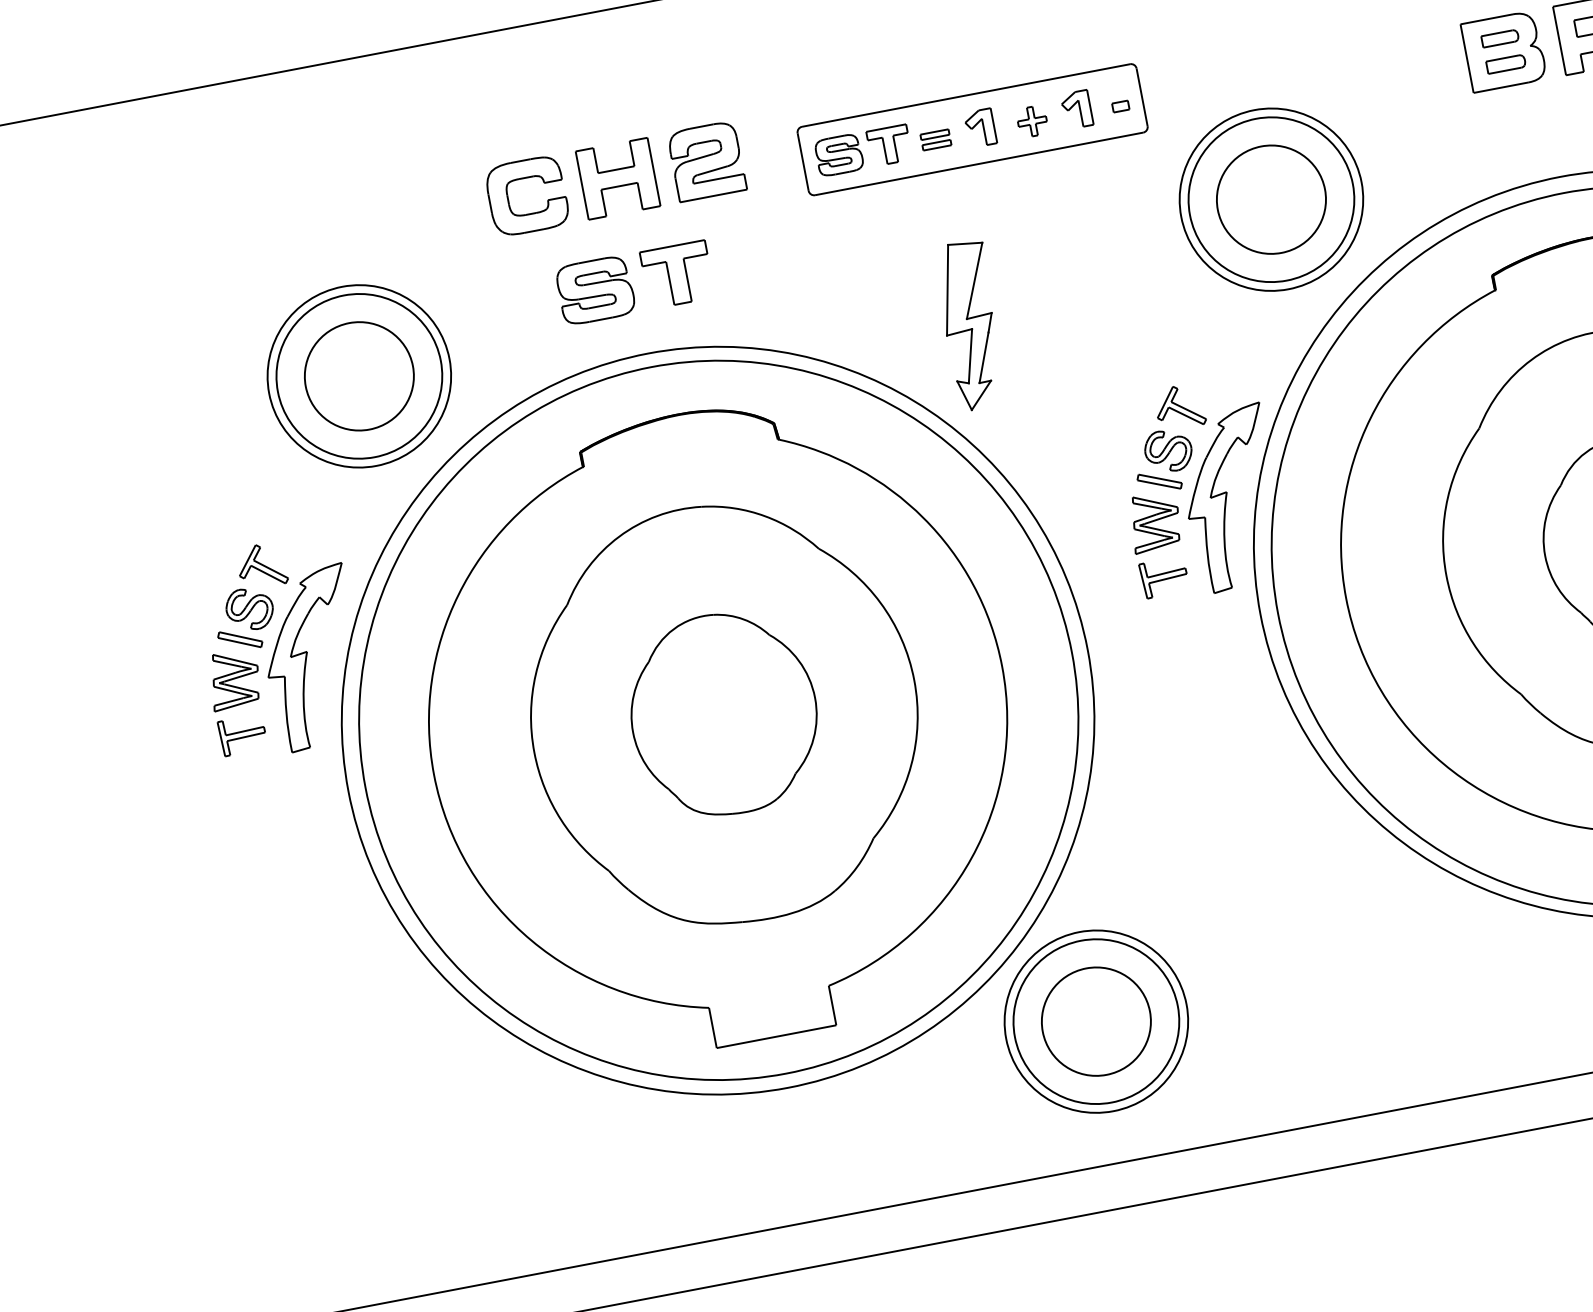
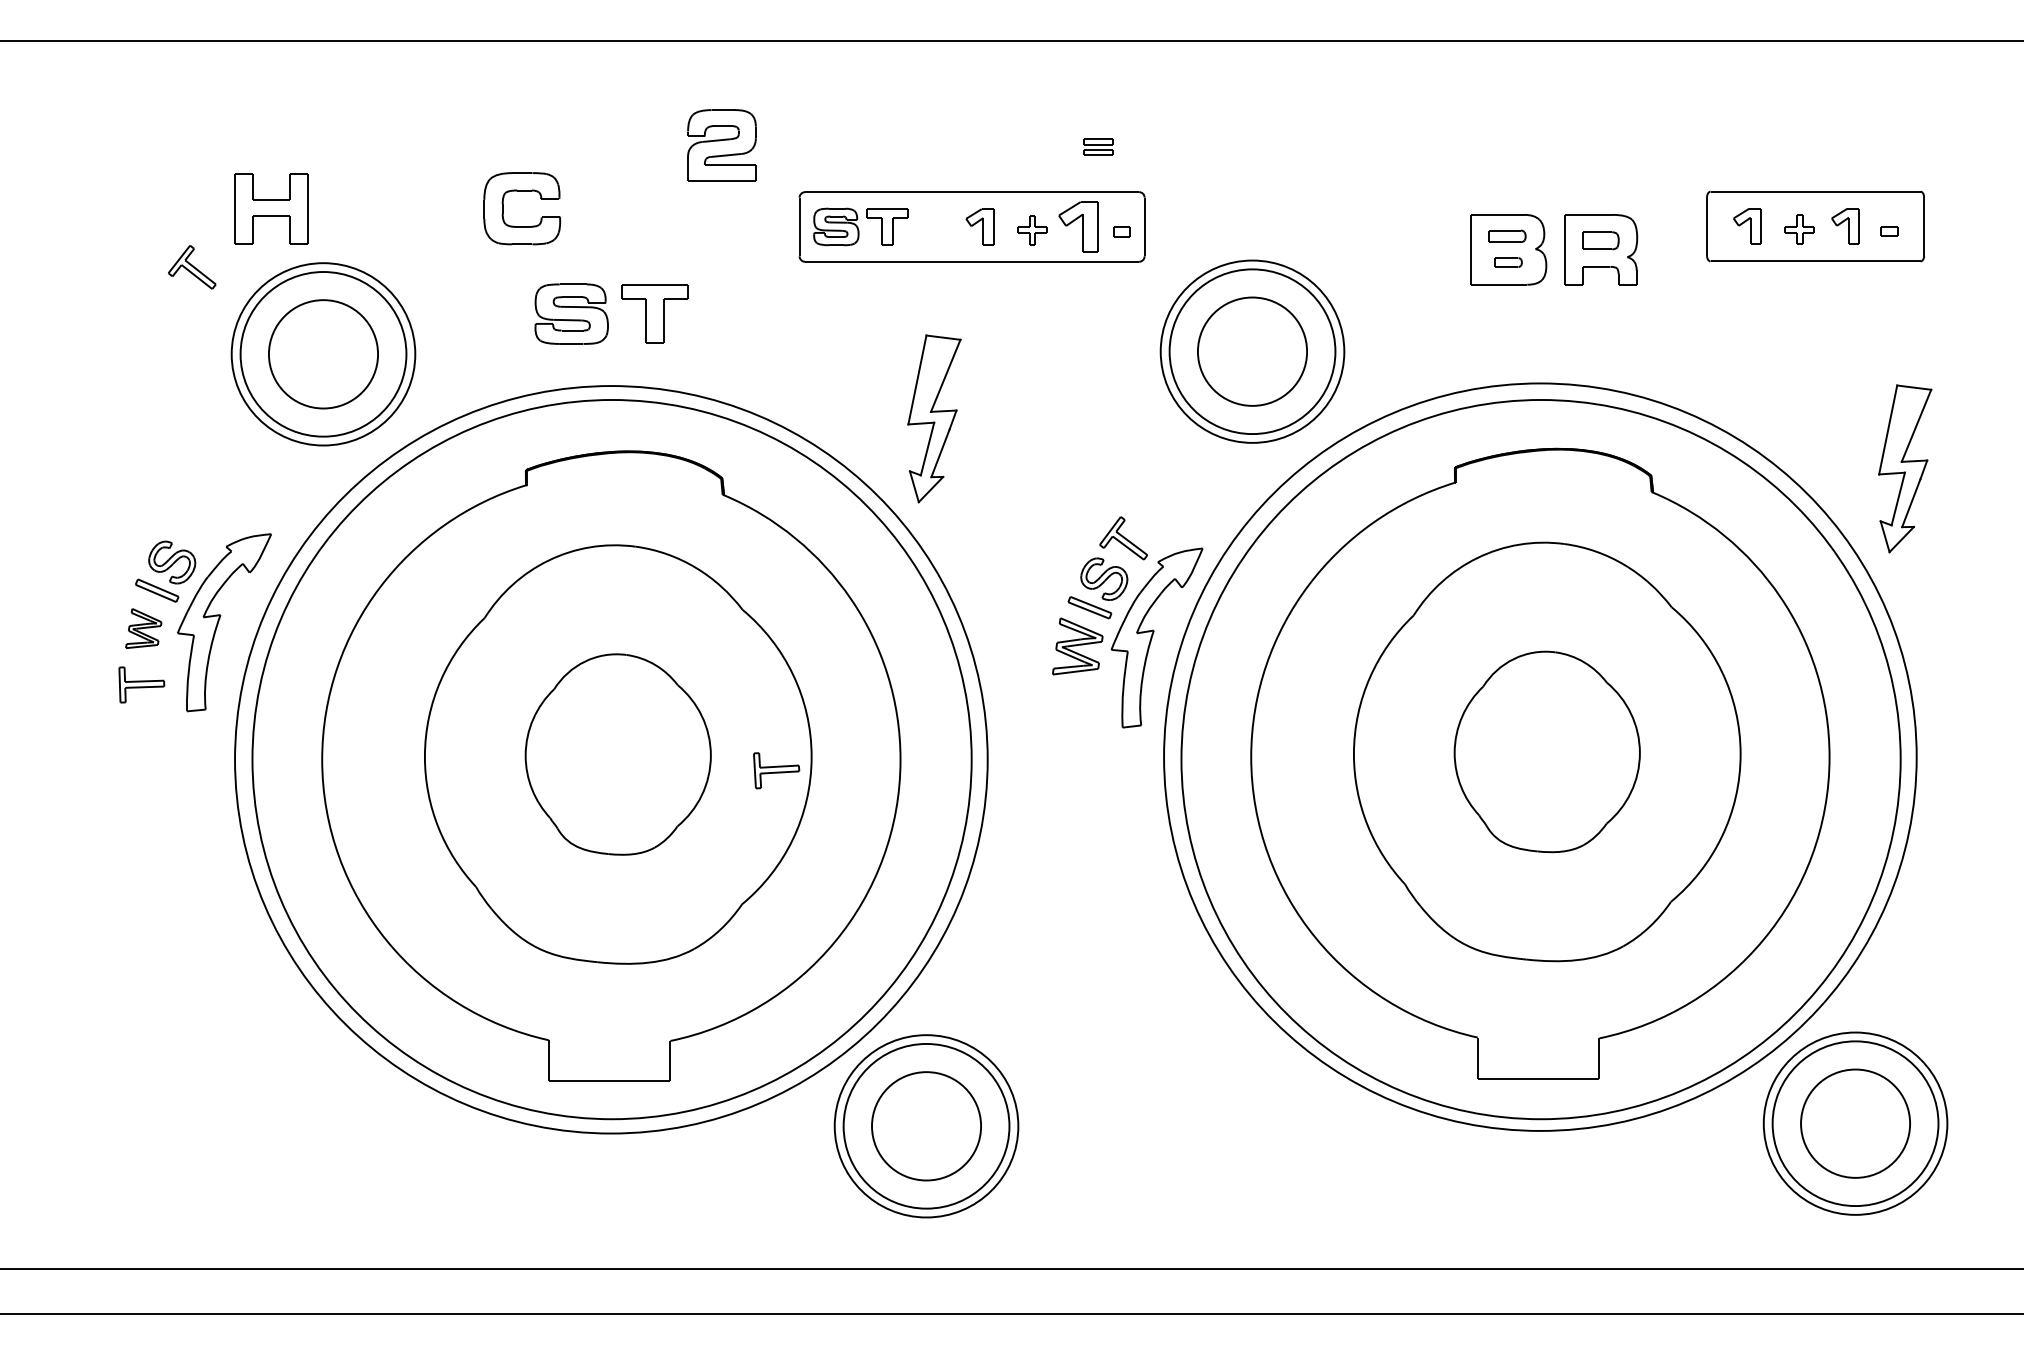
part: (1506, 64) -> (1508, 262), size x0.7
part: (1076, 109) -> (1077, 226), size x1.4
part: (936, 139) -> (1098, 146), moved
part: (706, 161) -> (721, 145), moved
part: (617, 178) -> (271, 208), moved
part: (262, 566) -> (192, 267), moved
part: (1164, 577) -> (776, 770), moved
part: (233, 679) -> (143, 628), size x0.7

